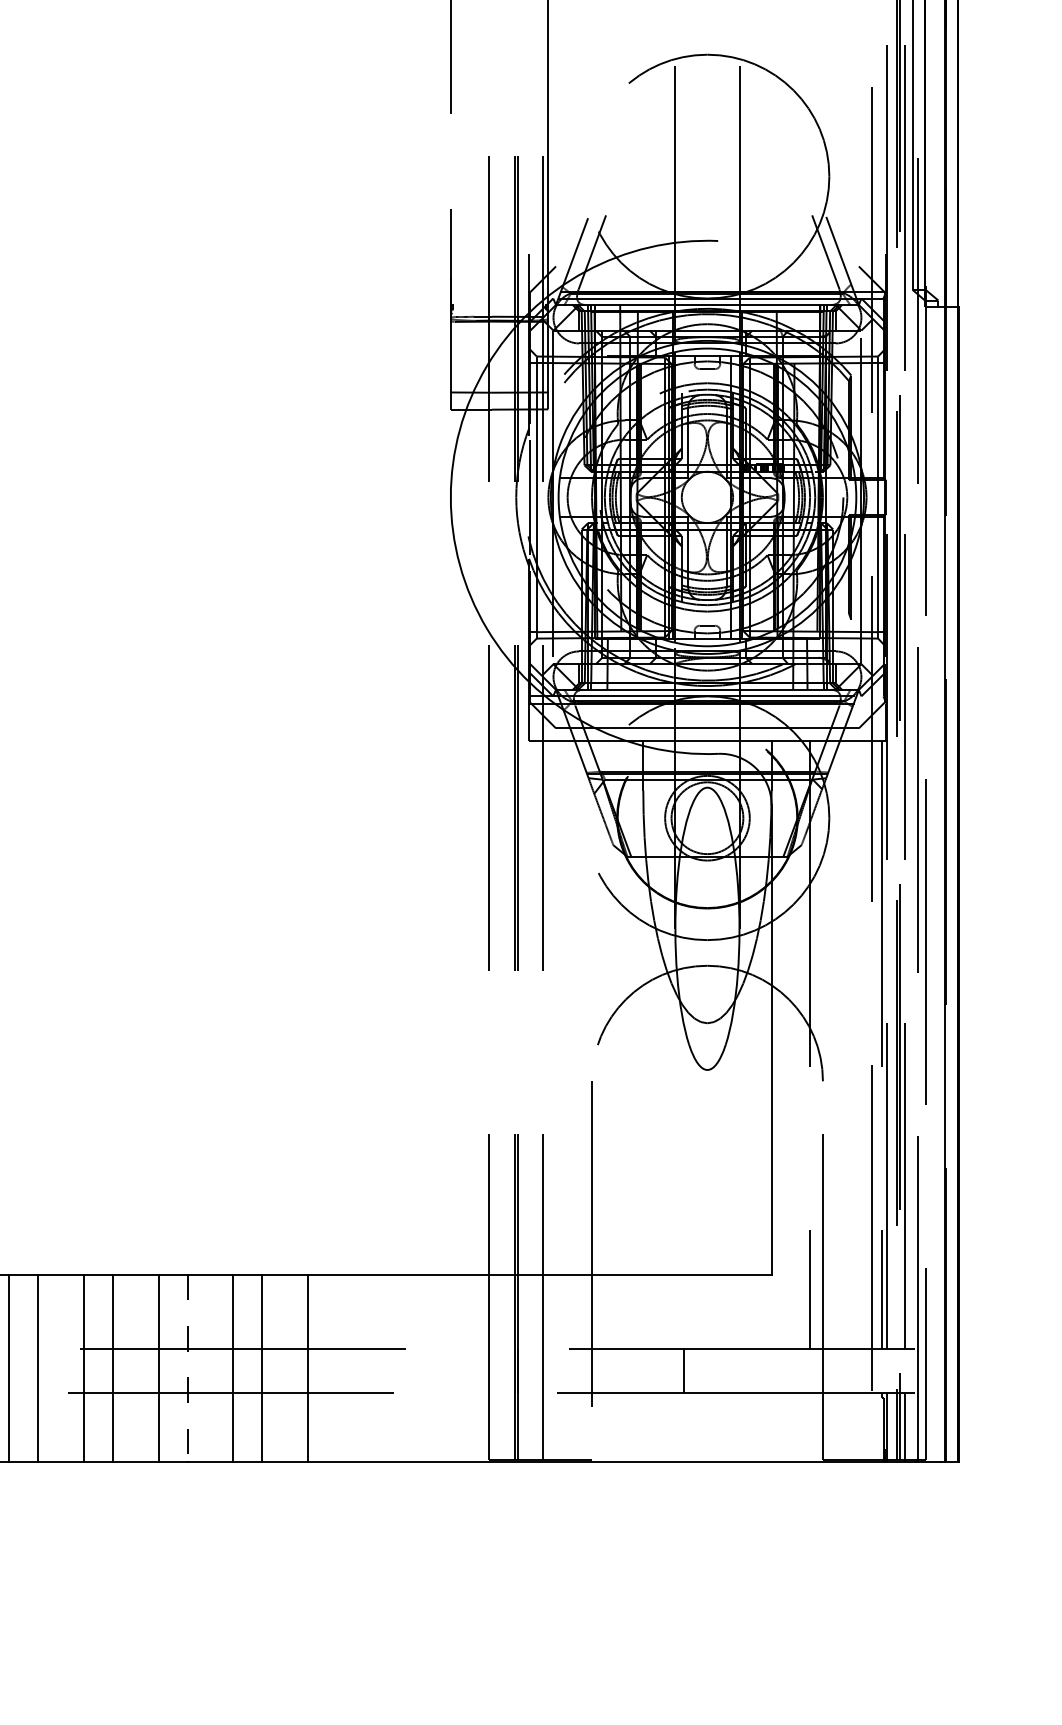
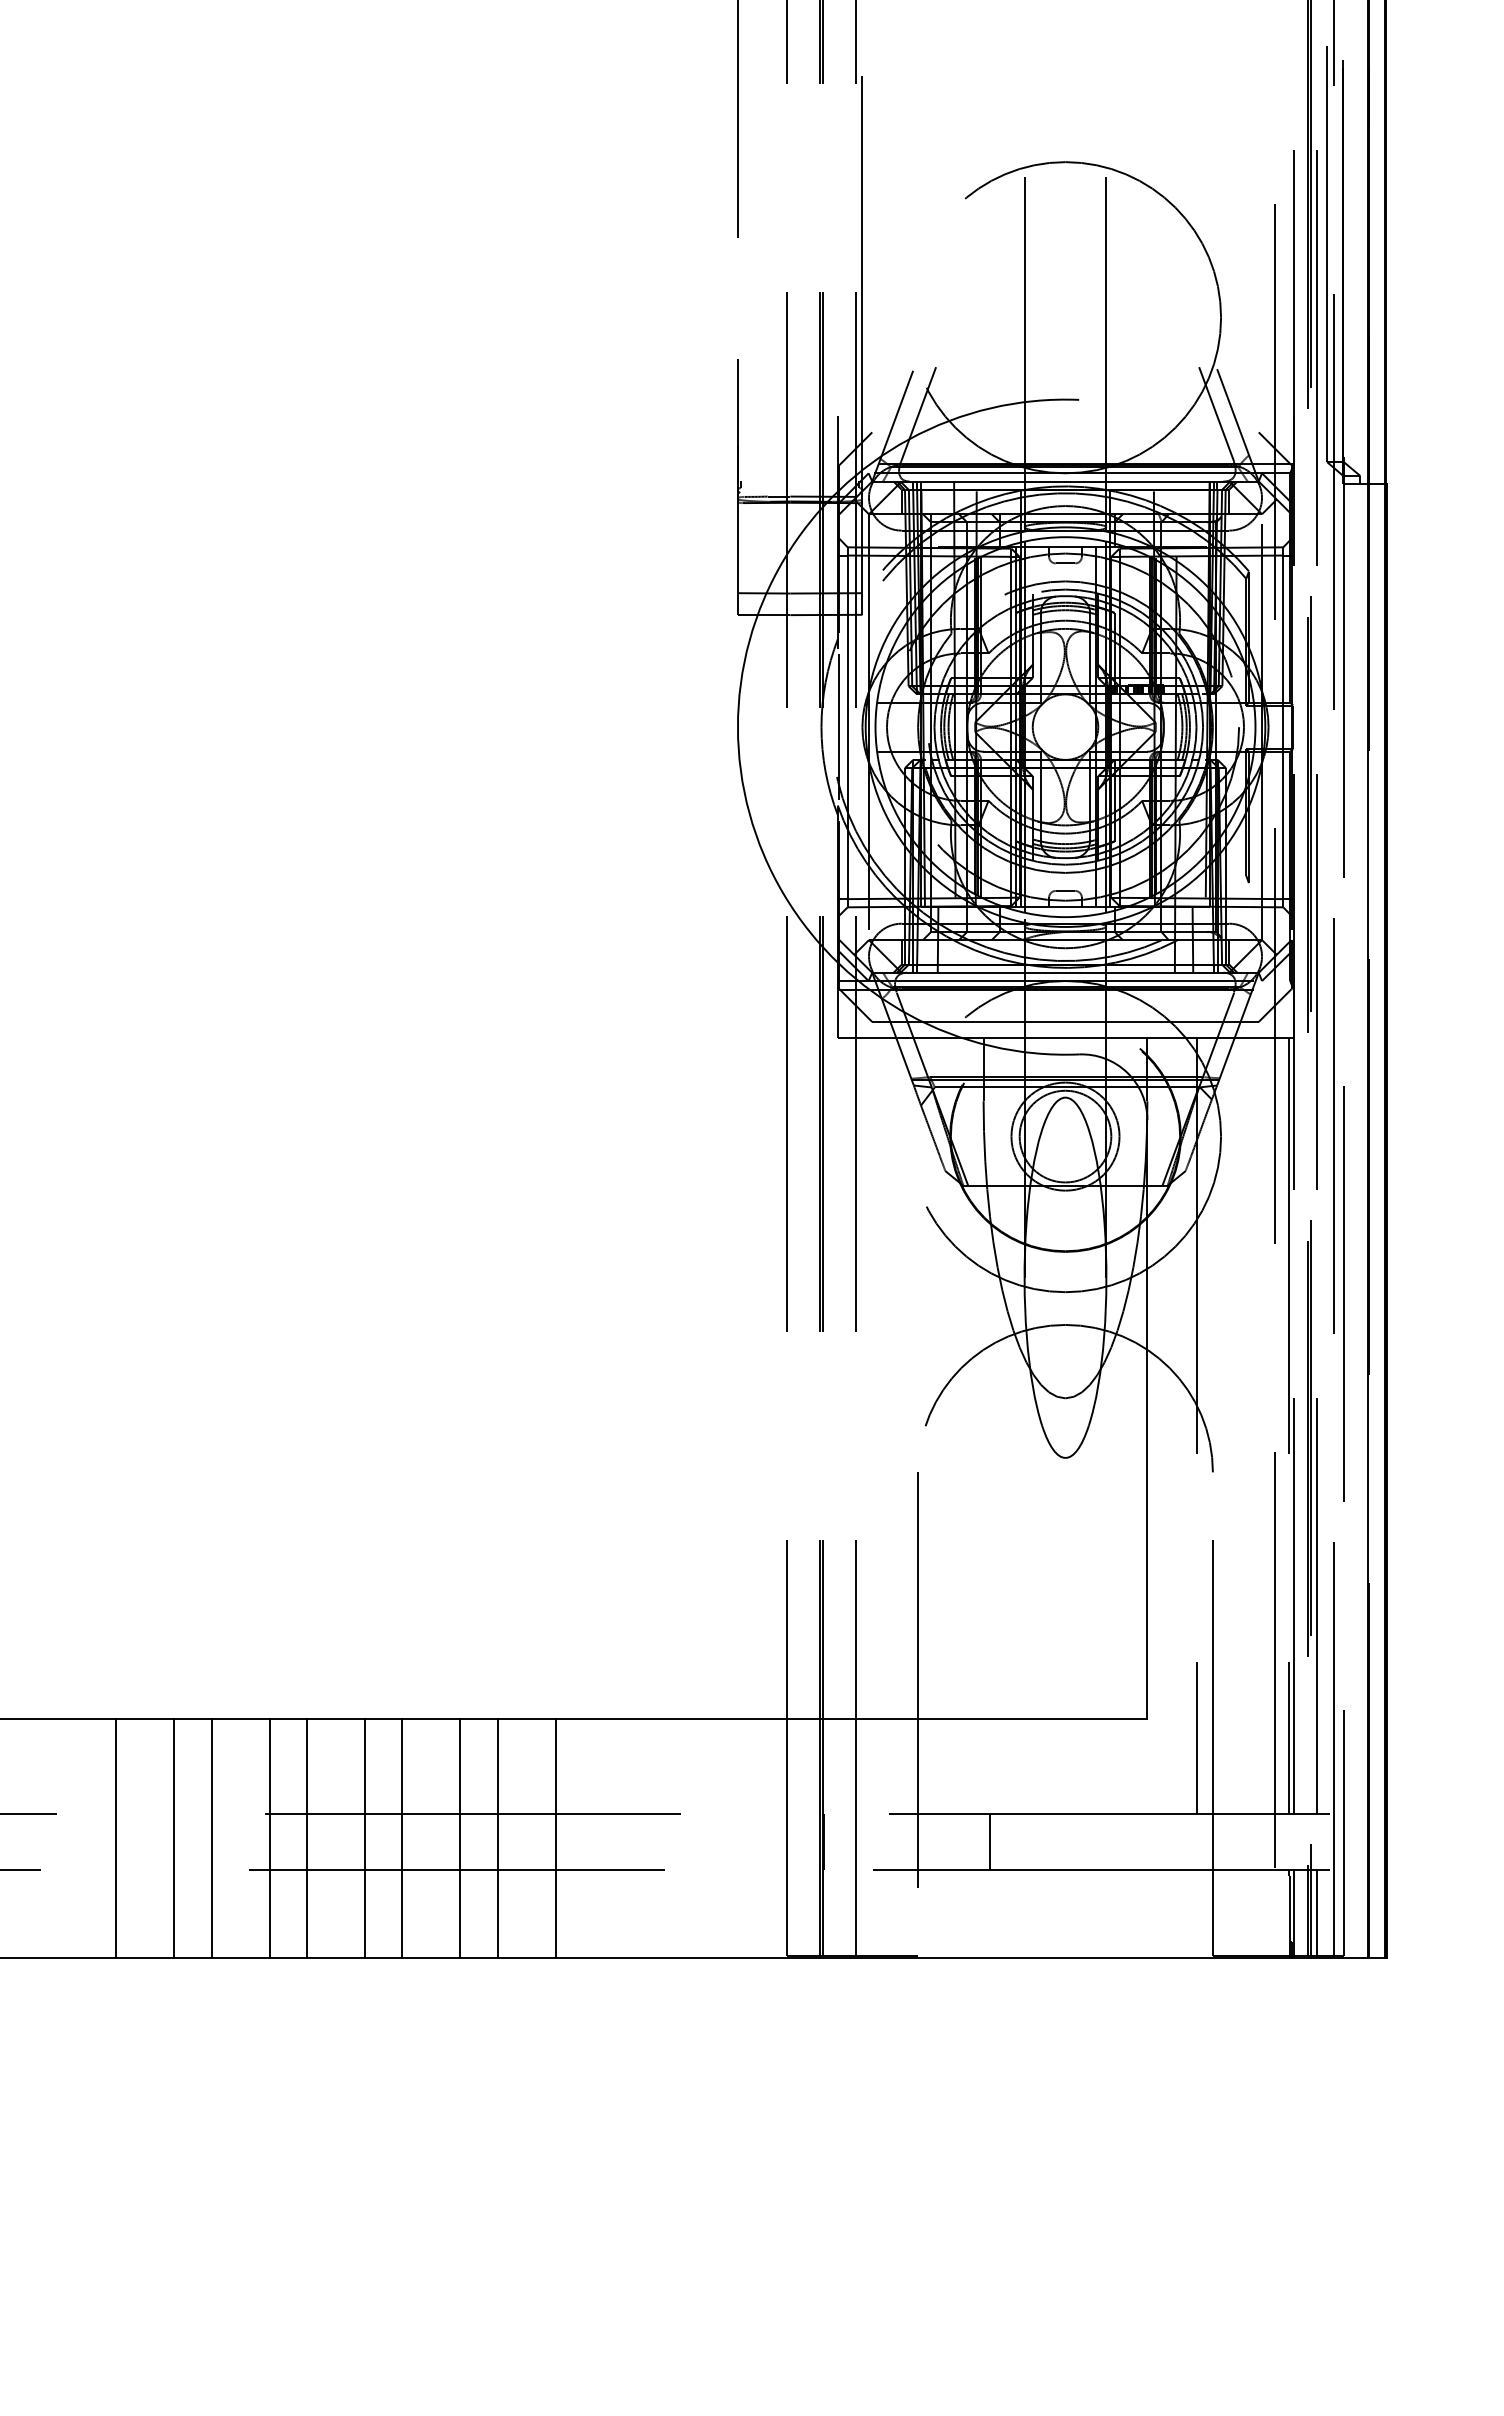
line: (187, 1368) -> (402, 1838), dashed -> solid
line: (684, 1370) -> (990, 1841), moved

